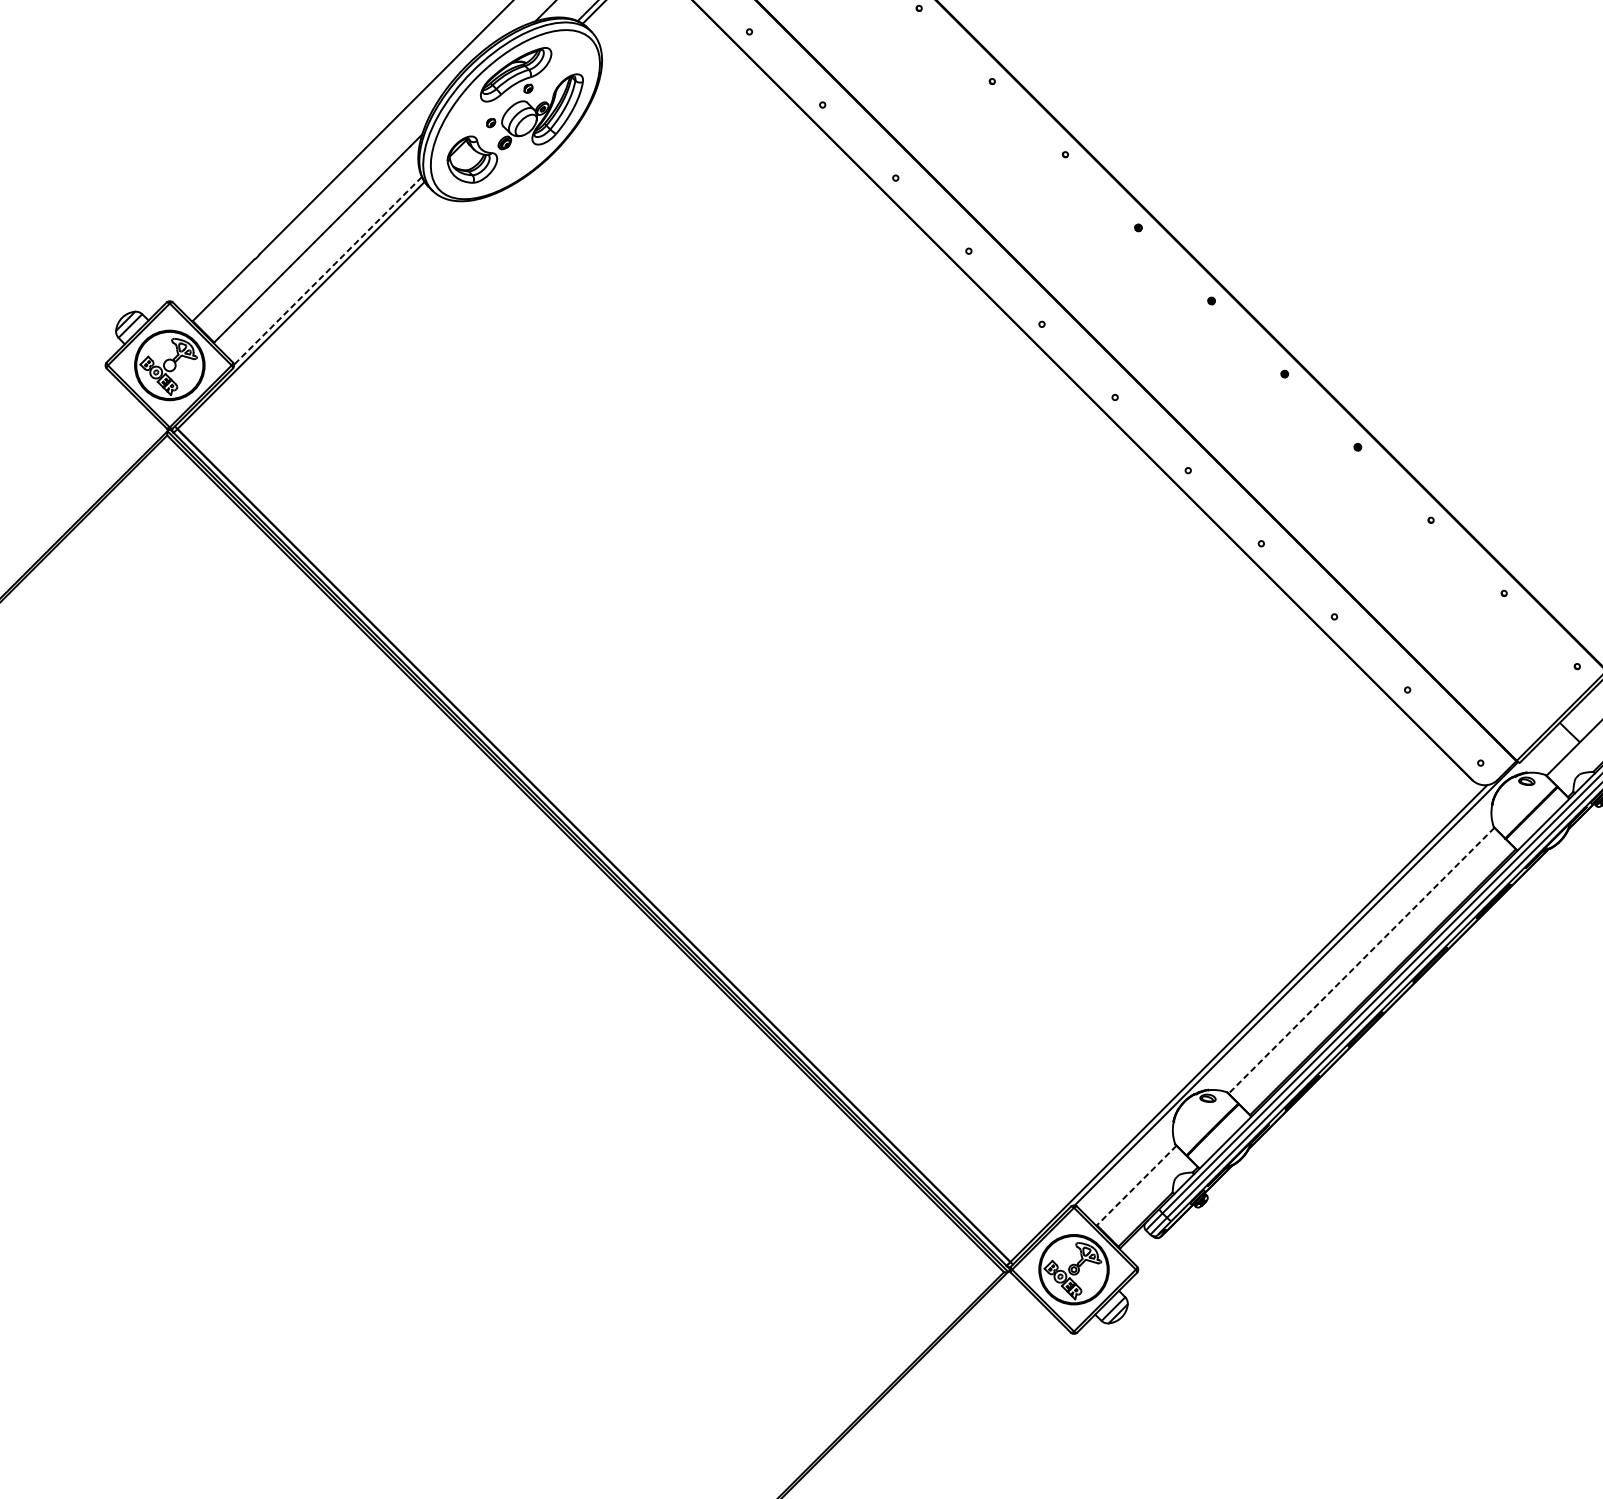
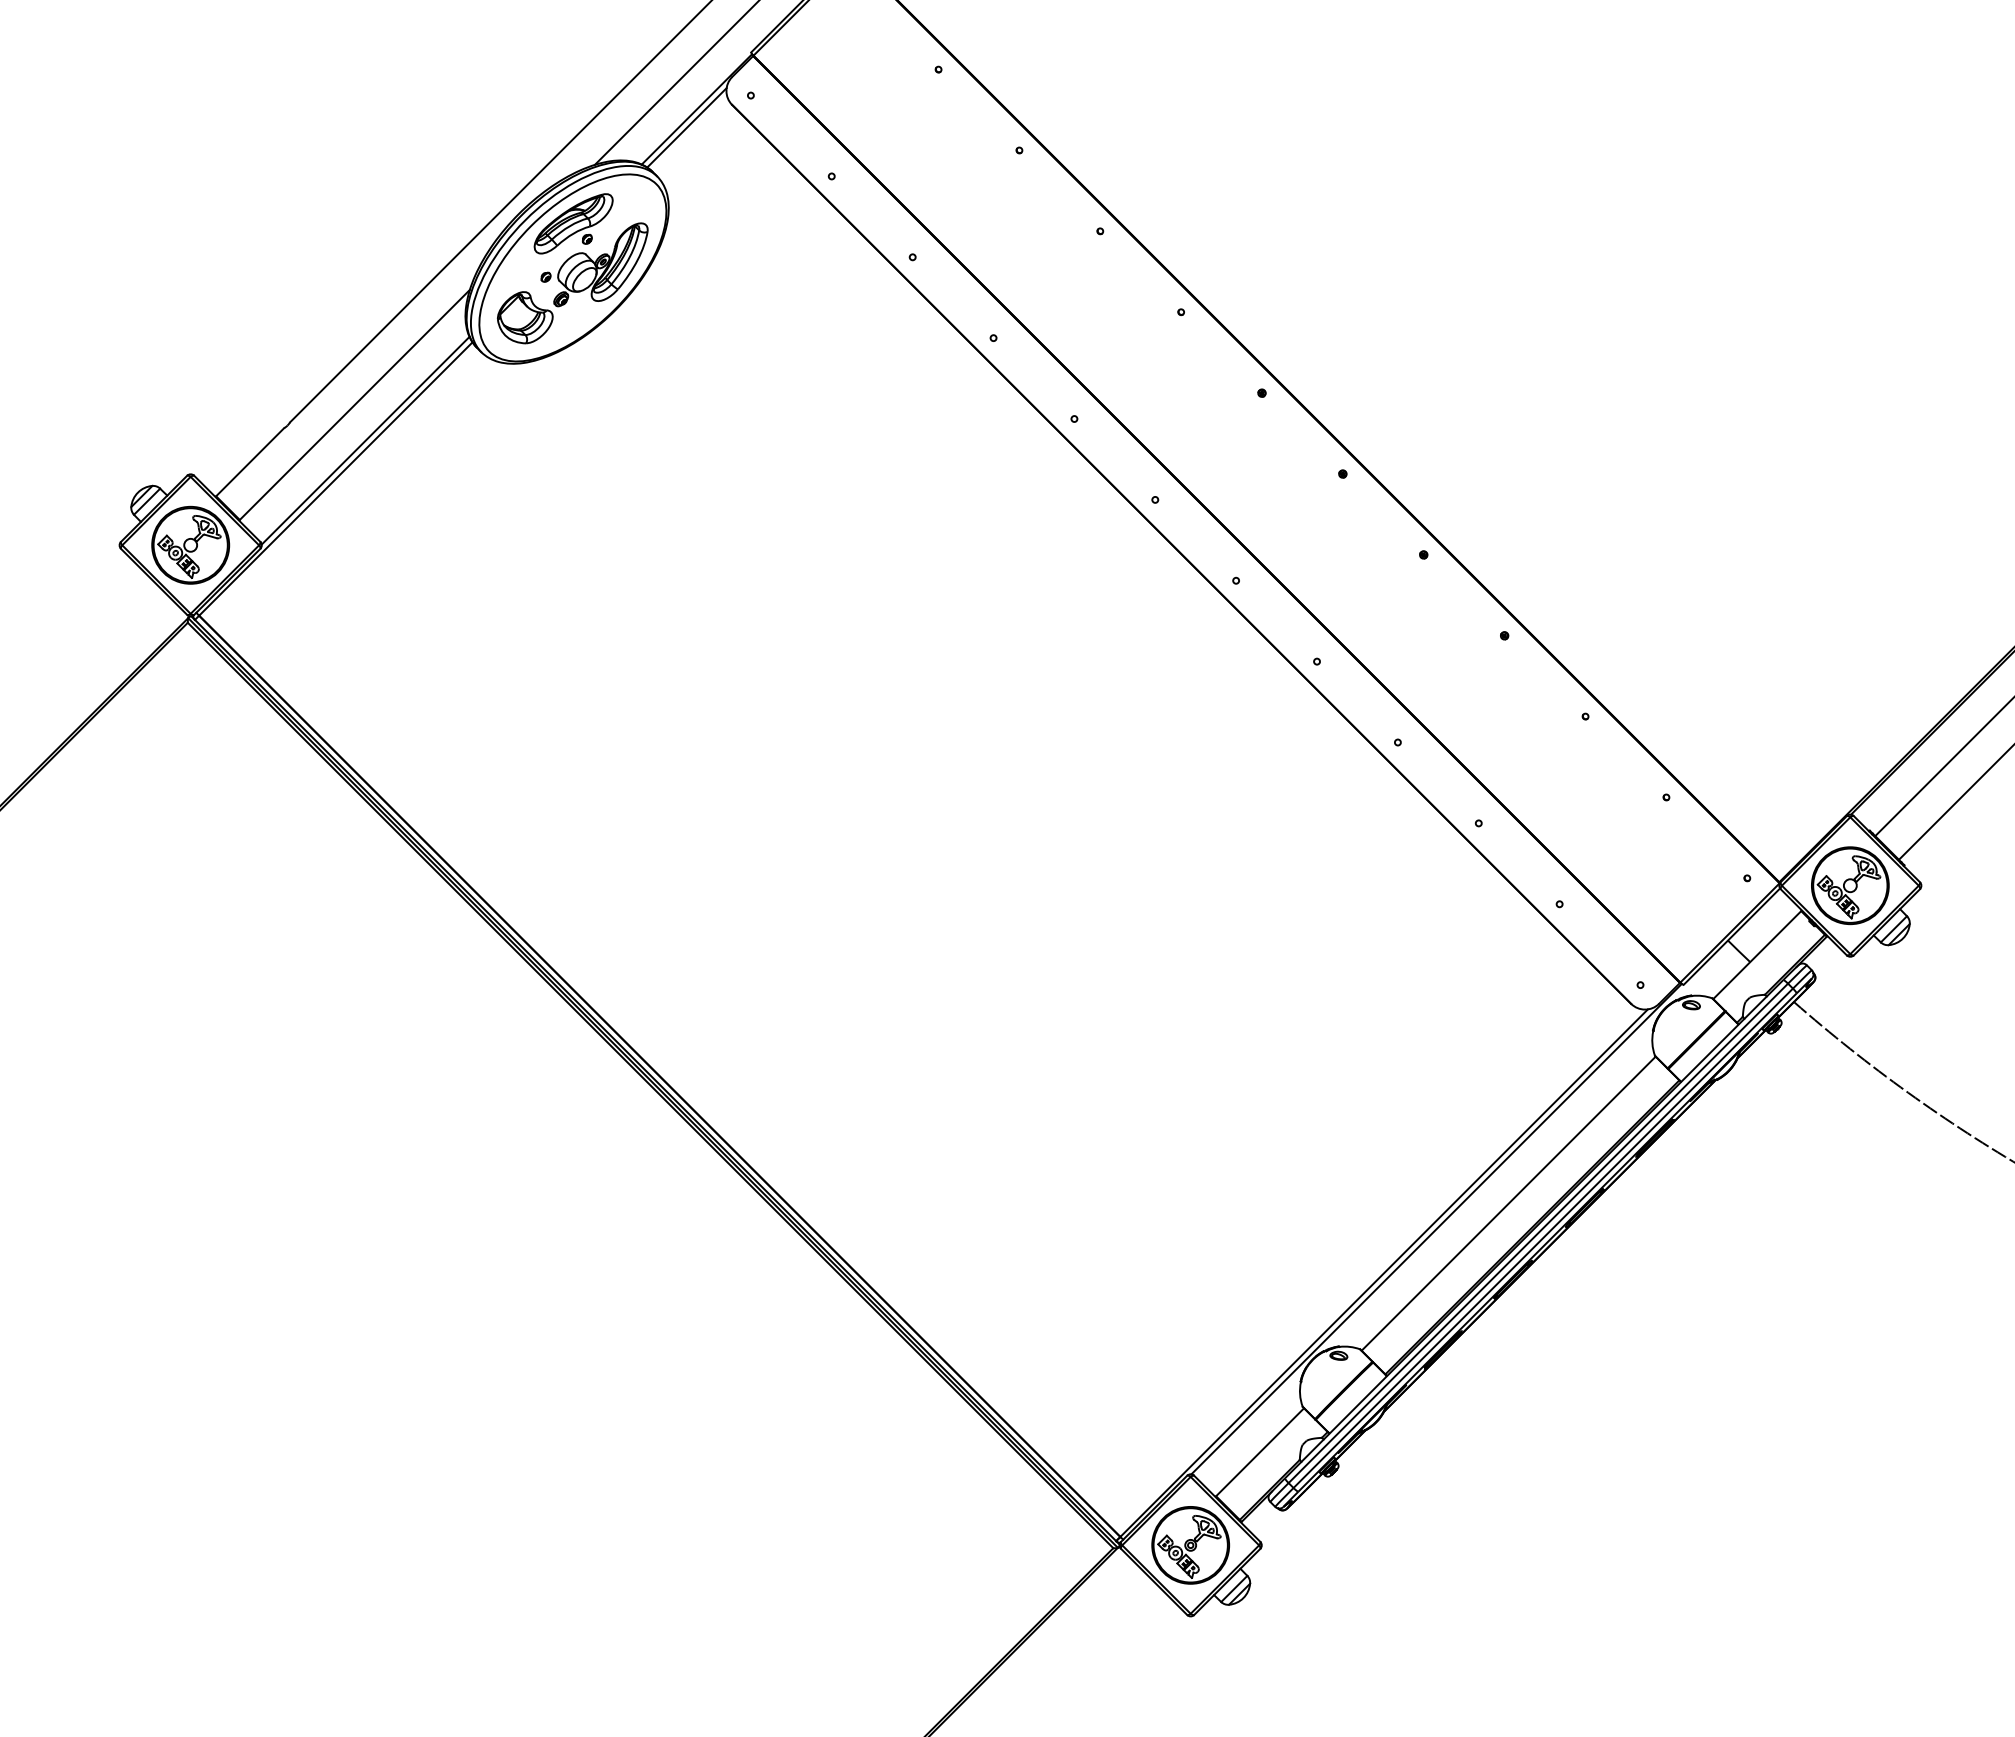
line: (327, 270) -> (365, 440), dashed -> solid
line: (1361, 960) -> (1508, 1203), dashed -> solid
line: (1136, 1185) -> (1259, 1452), dashed -> solid

